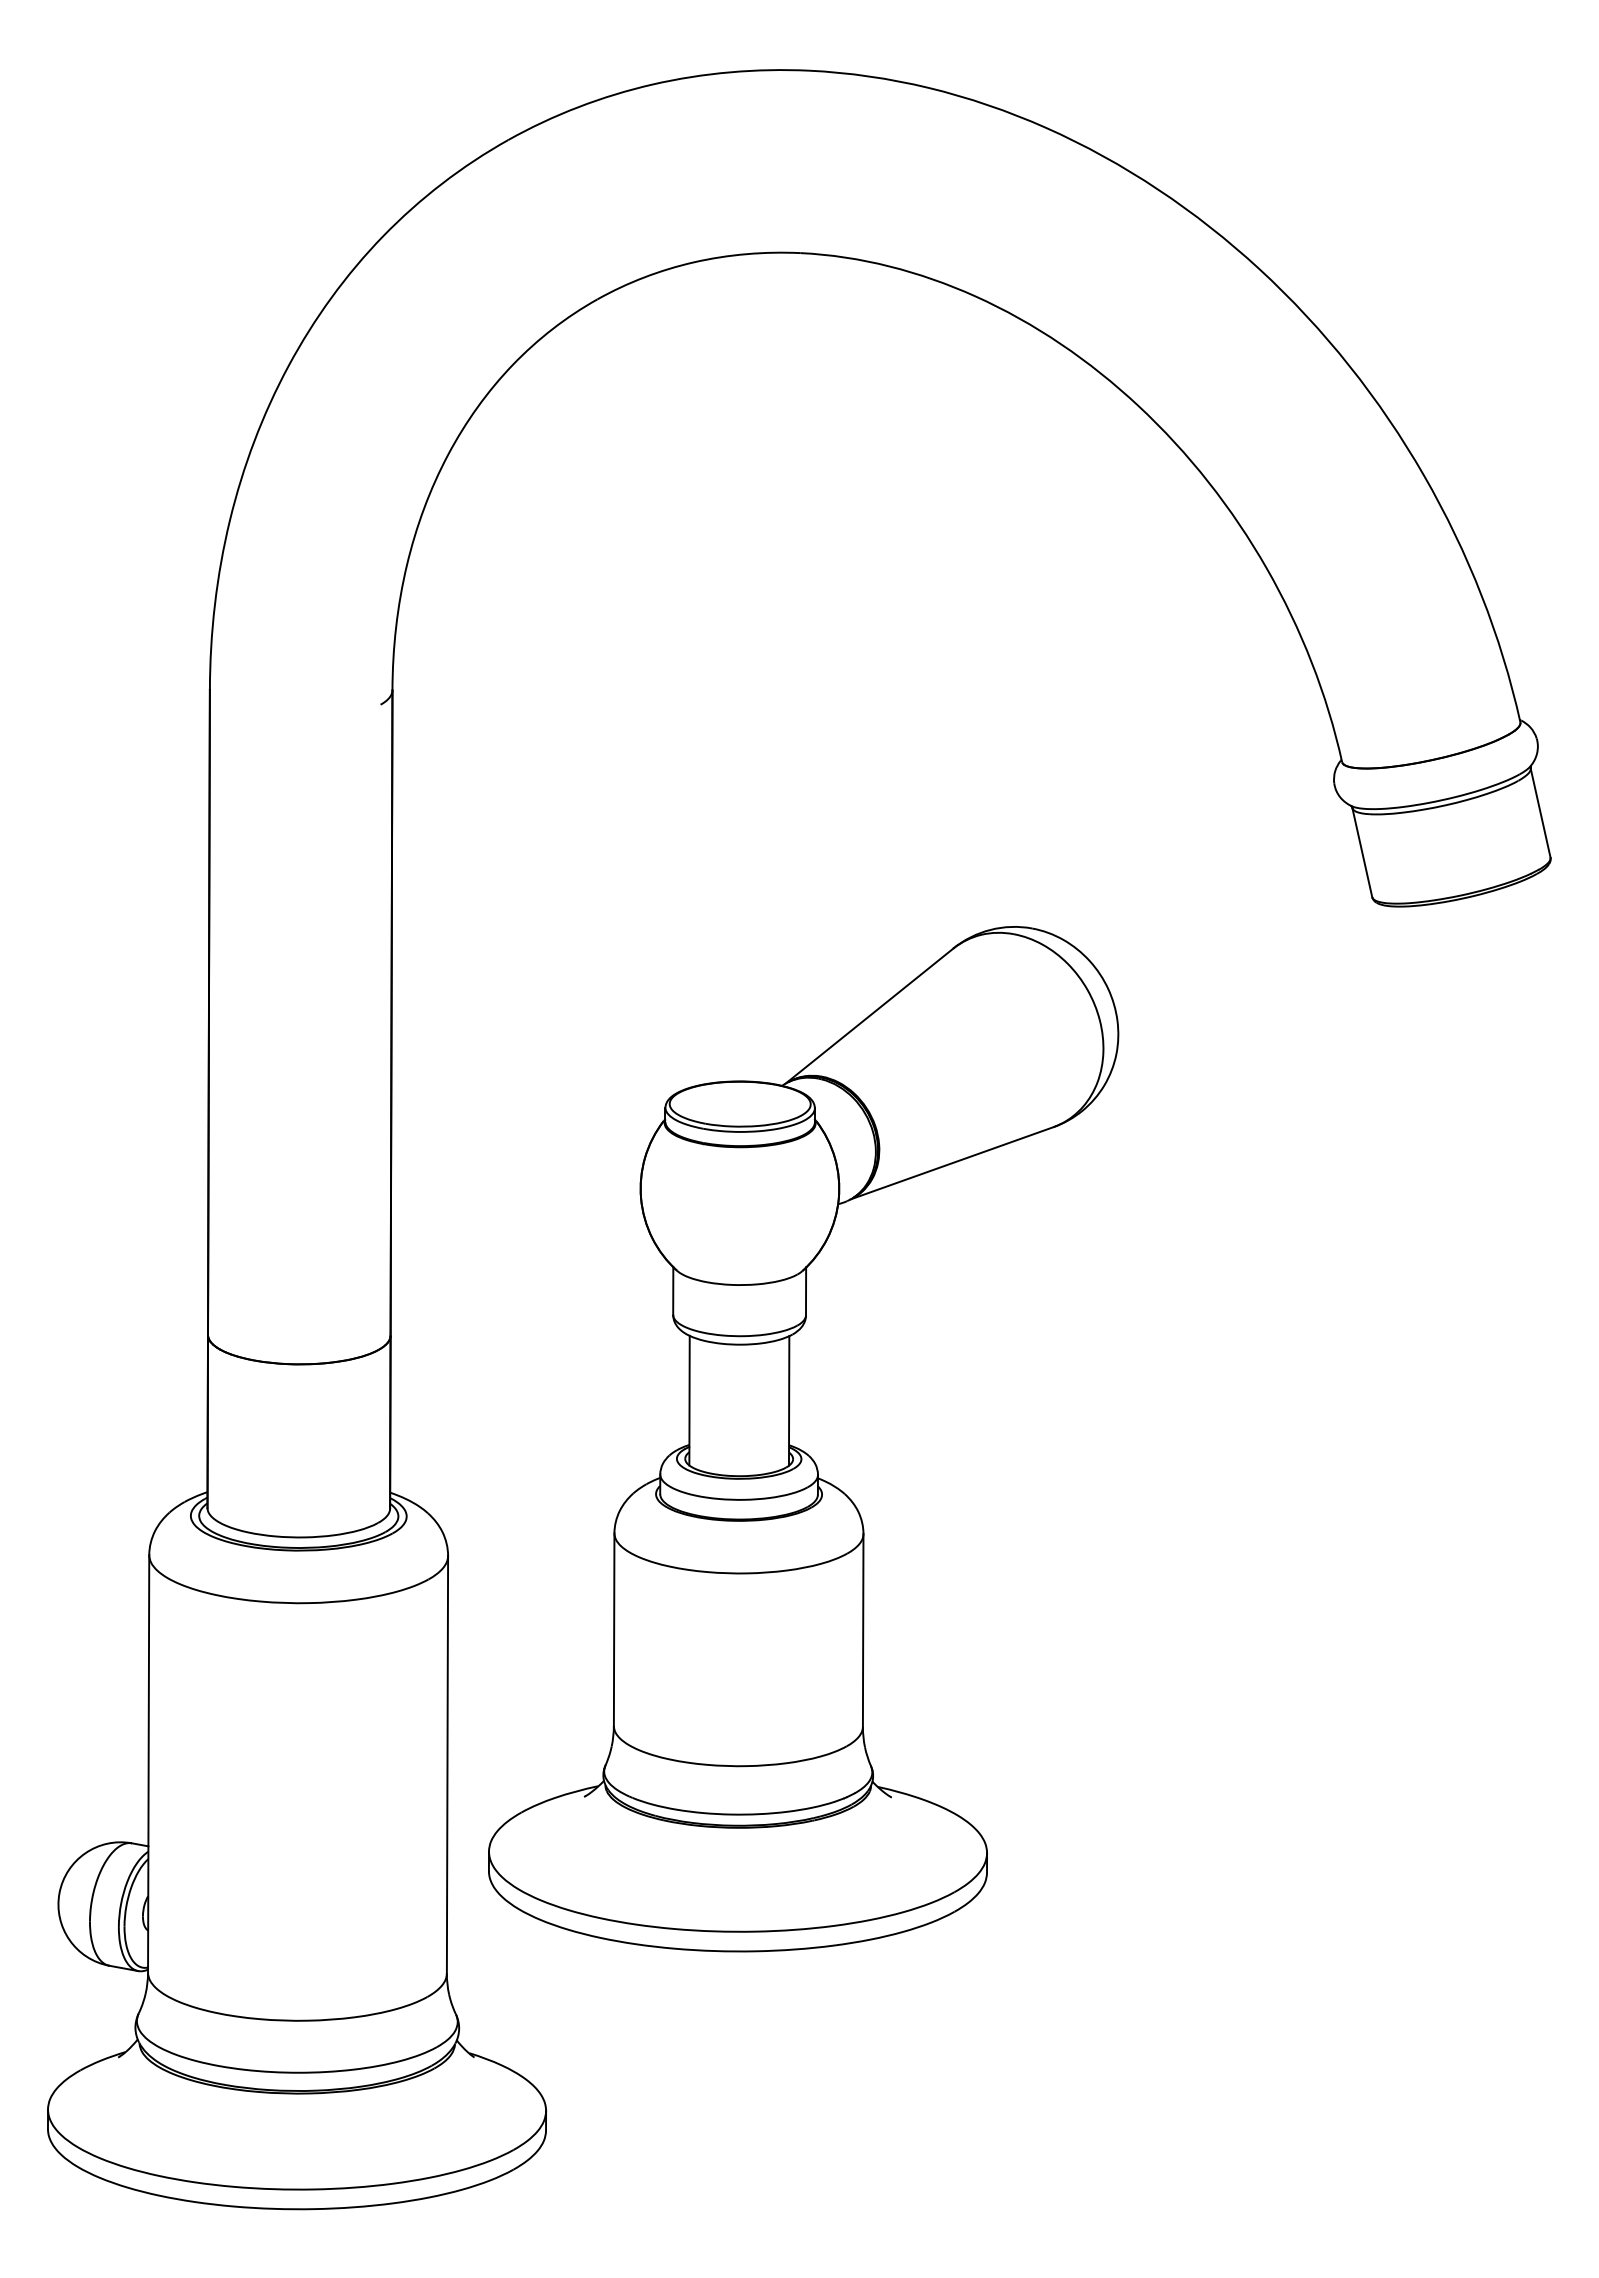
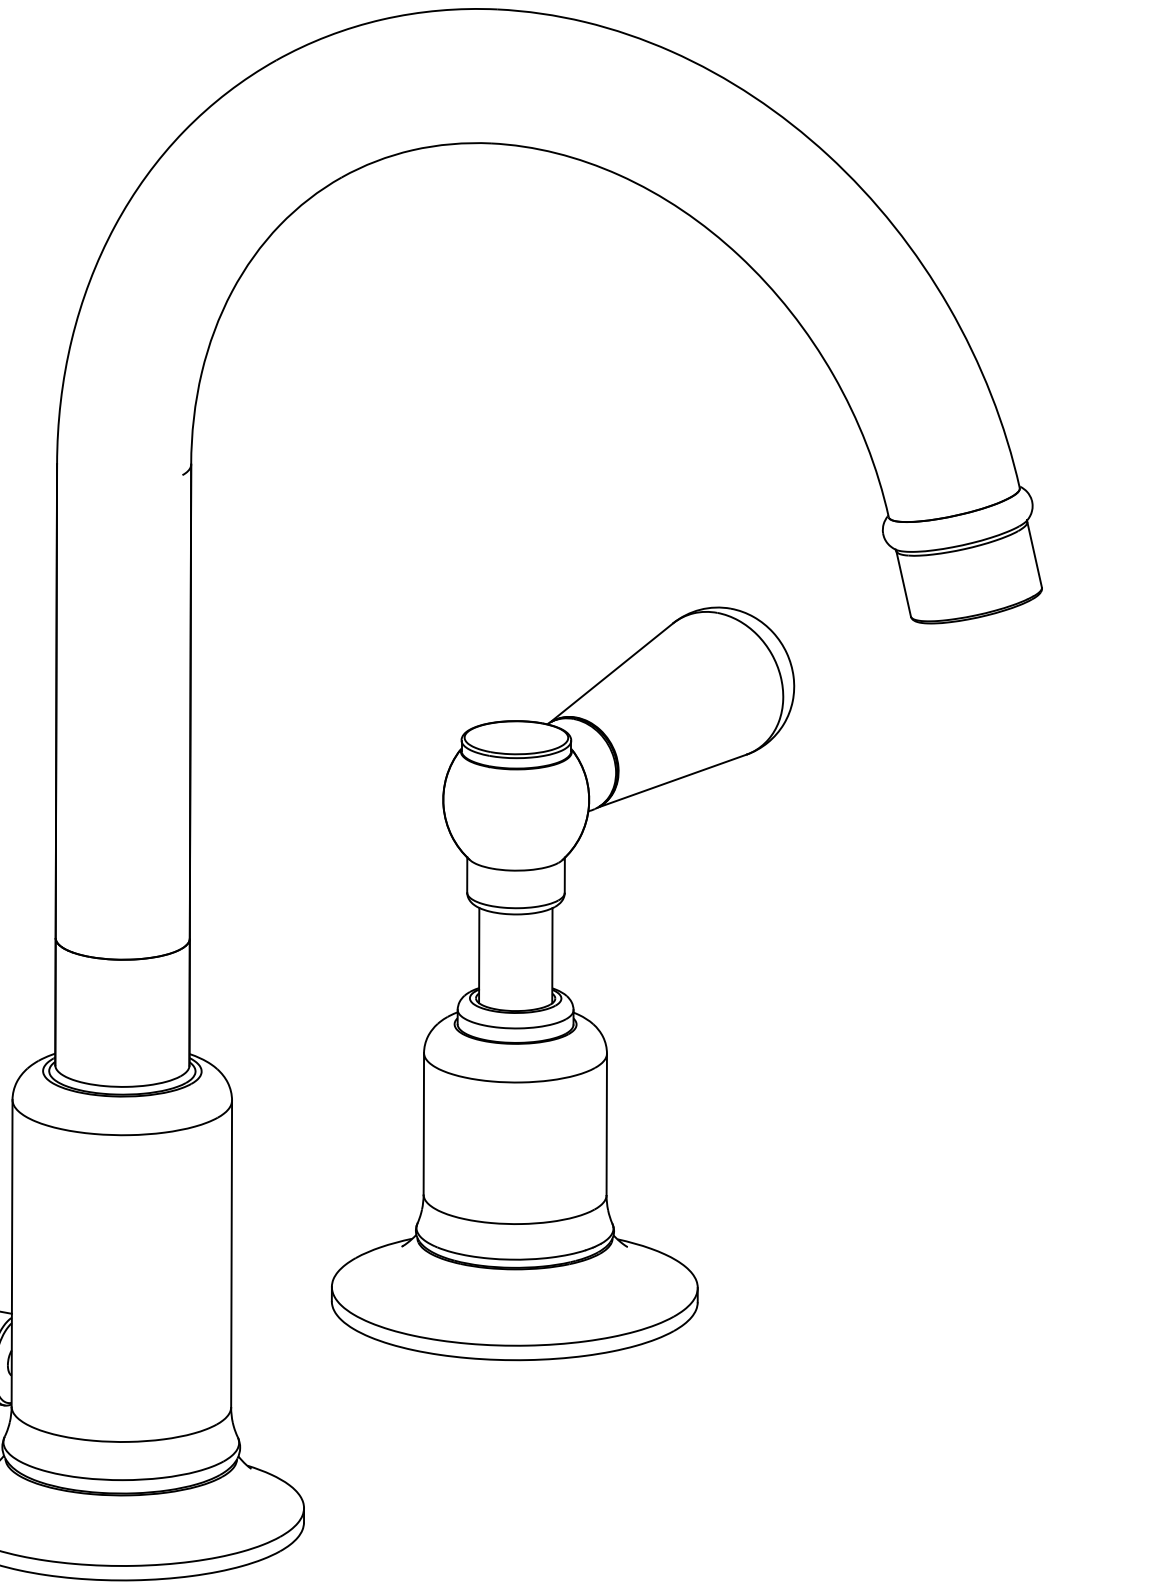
part: (799, 1448) -> (559, 990), moved

